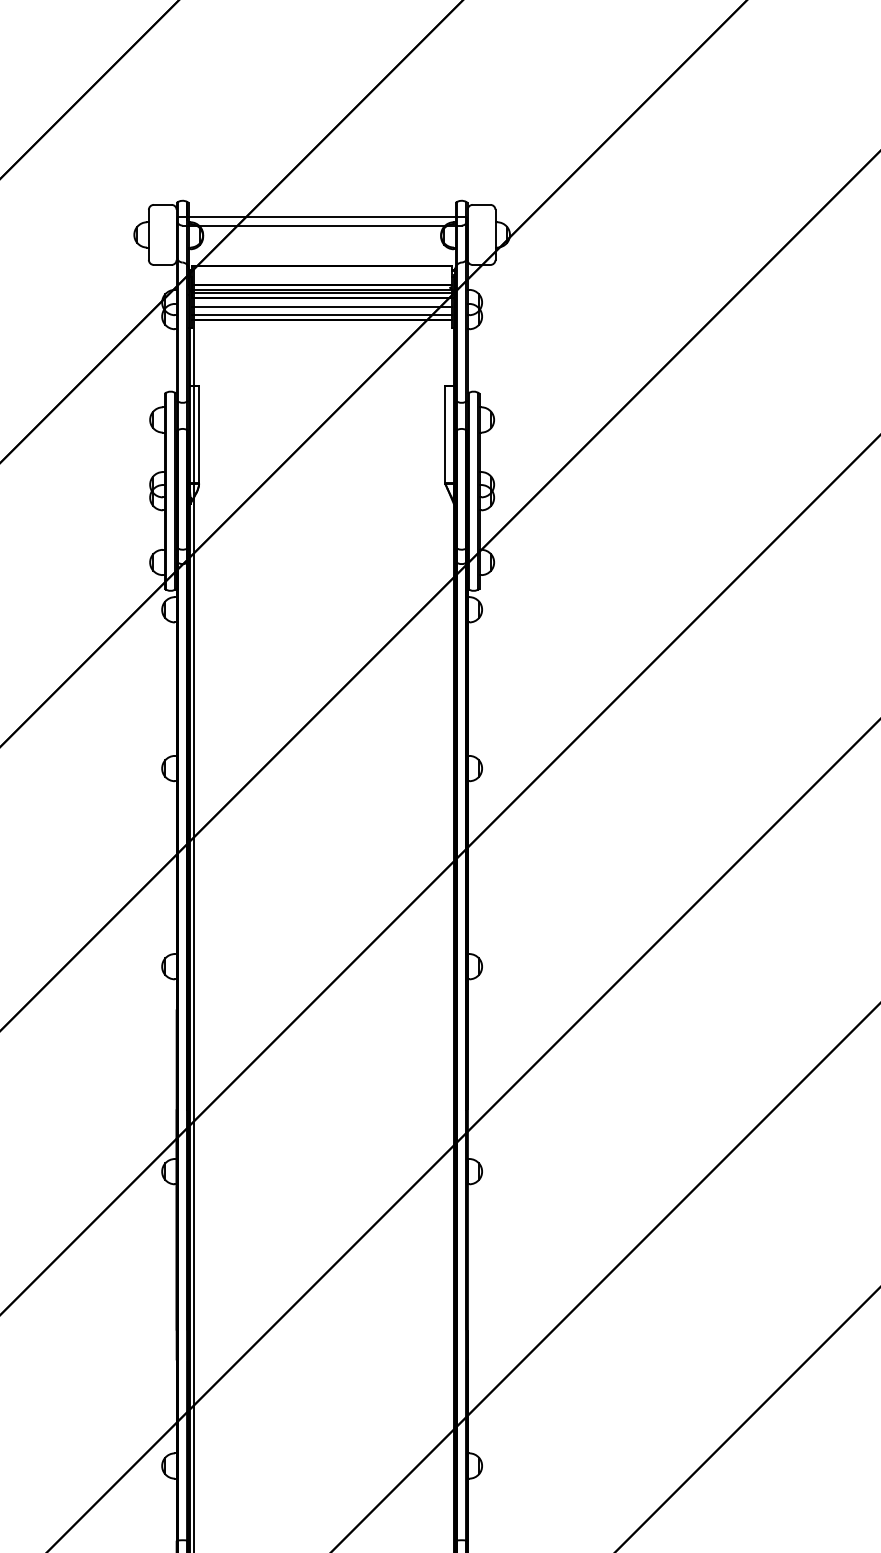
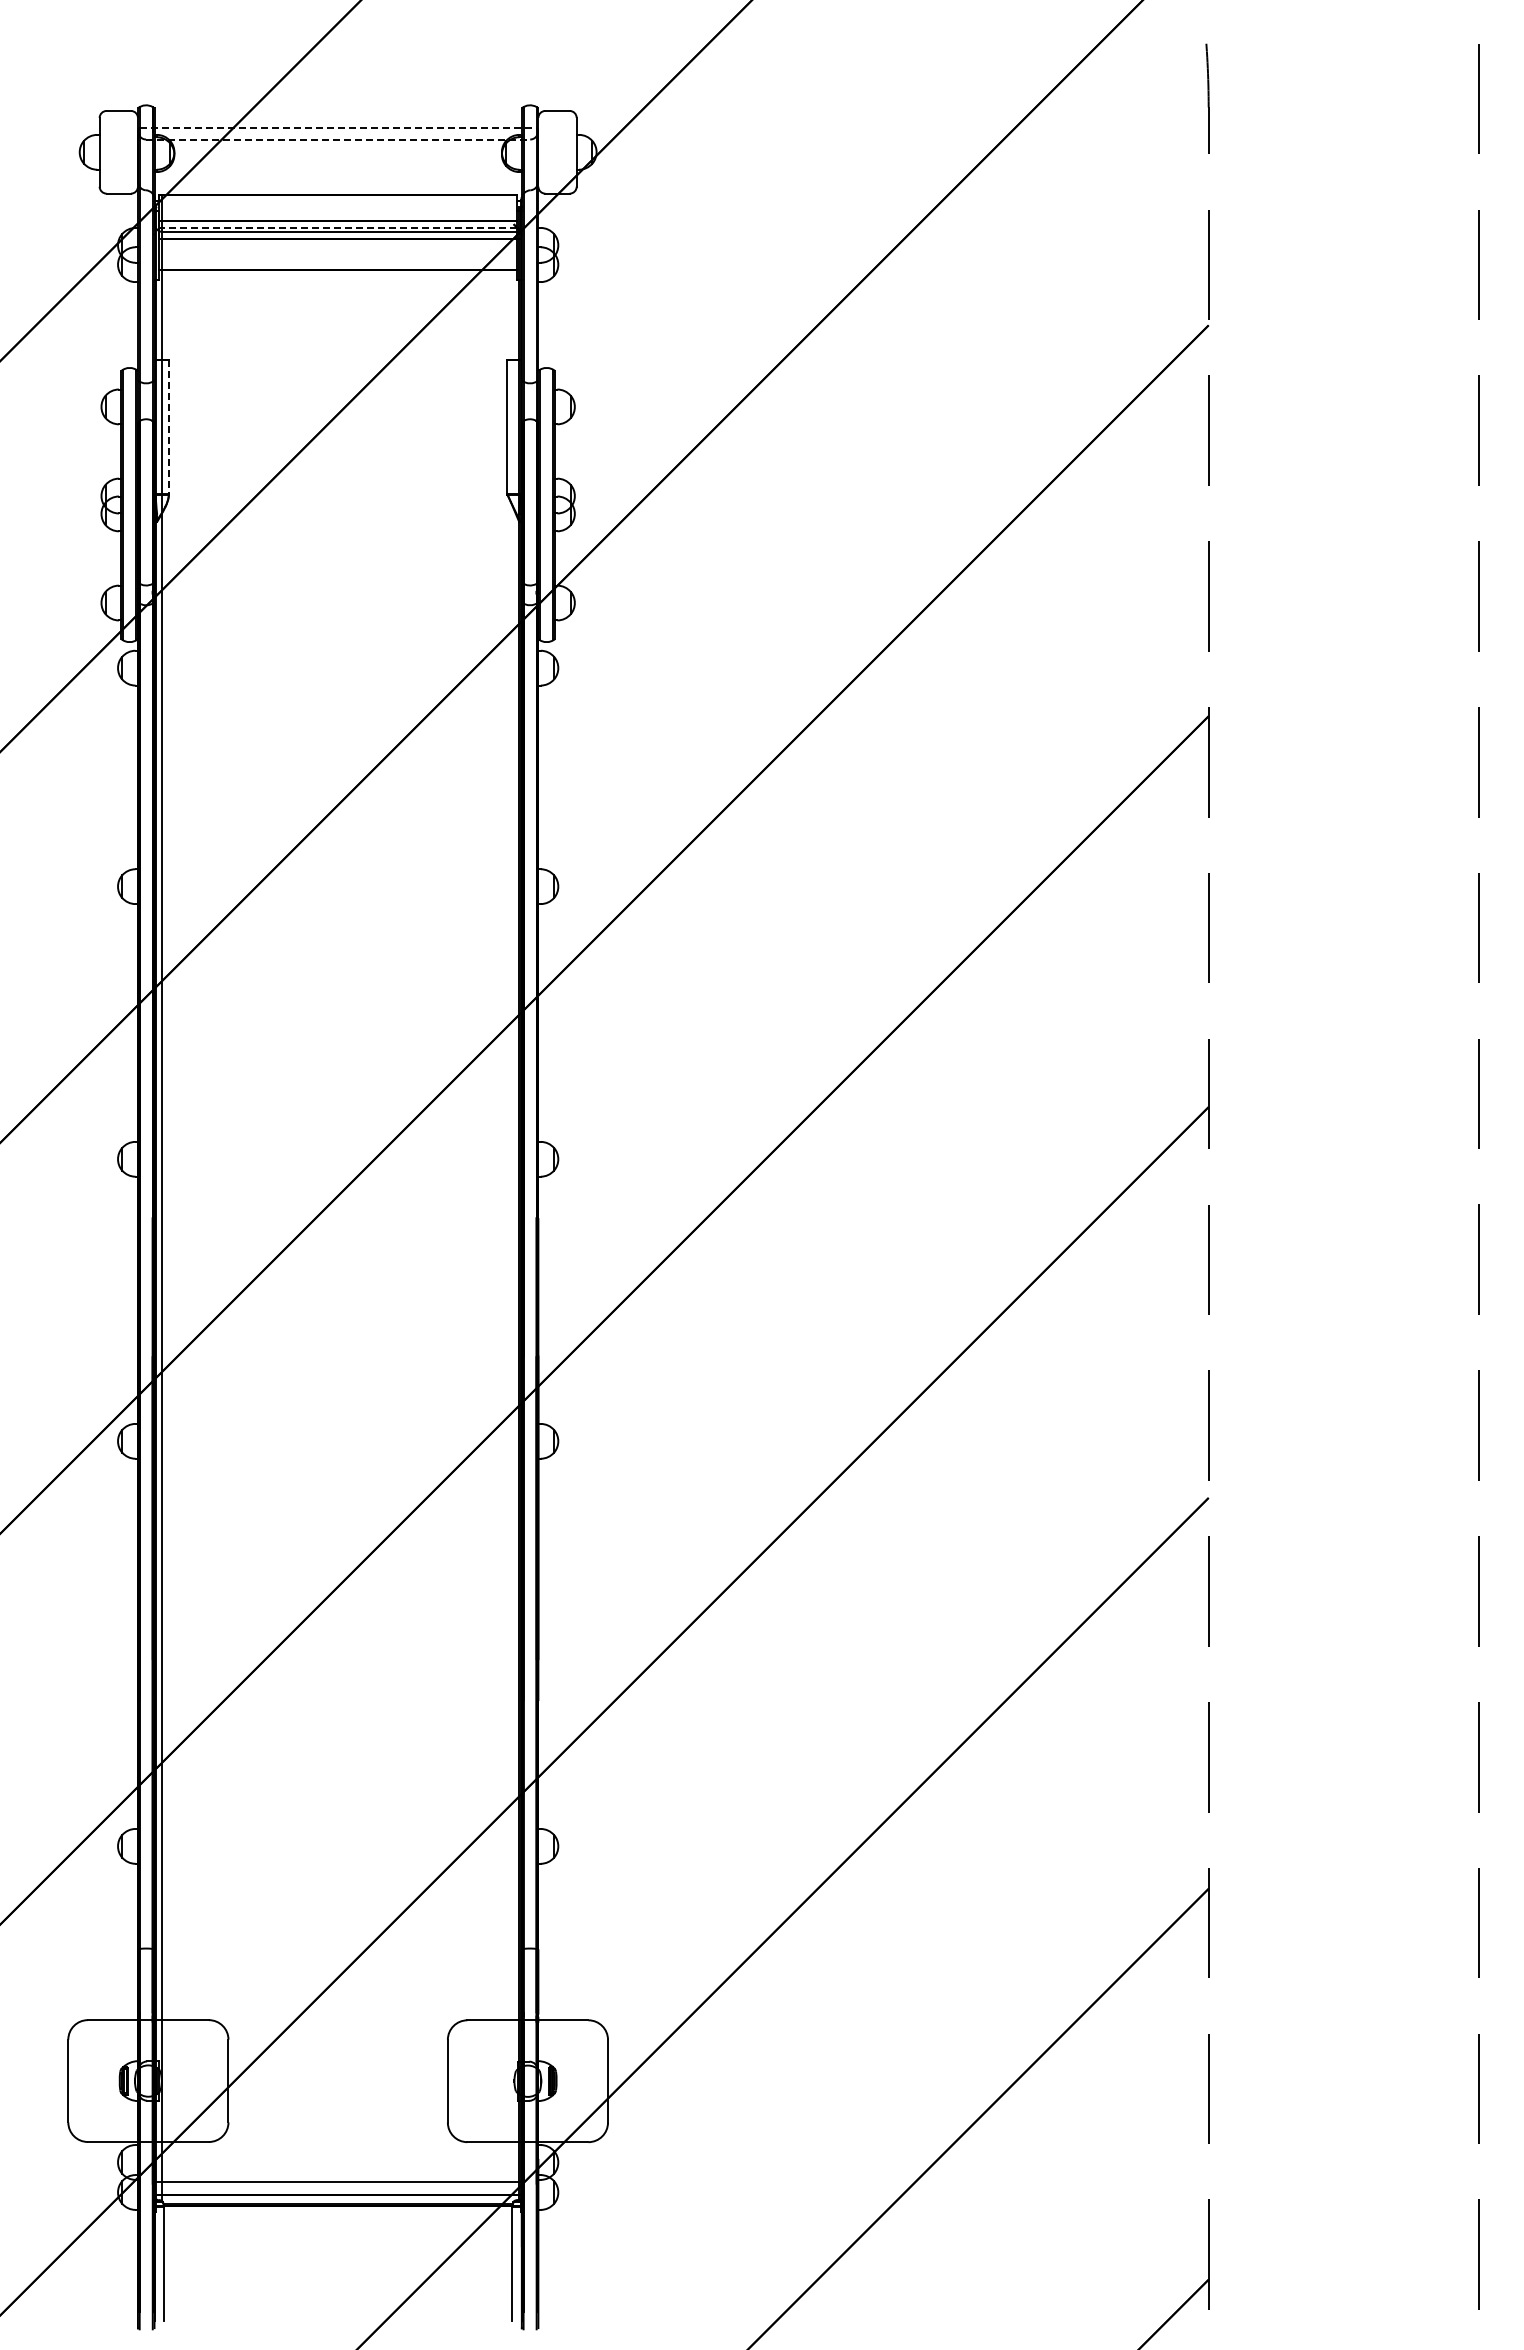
line: (322, 216) -> (338, 127), solid -> dashed
line: (322, 225) -> (338, 139), solid -> dashed
line: (322, 289) -> (338, 227), solid -> dashed
line: (322, 307) -> (338, 252), removed
line: (322, 315) -> (338, 262), removed
line: (198, 434) -> (168, 427), solid -> dashed

